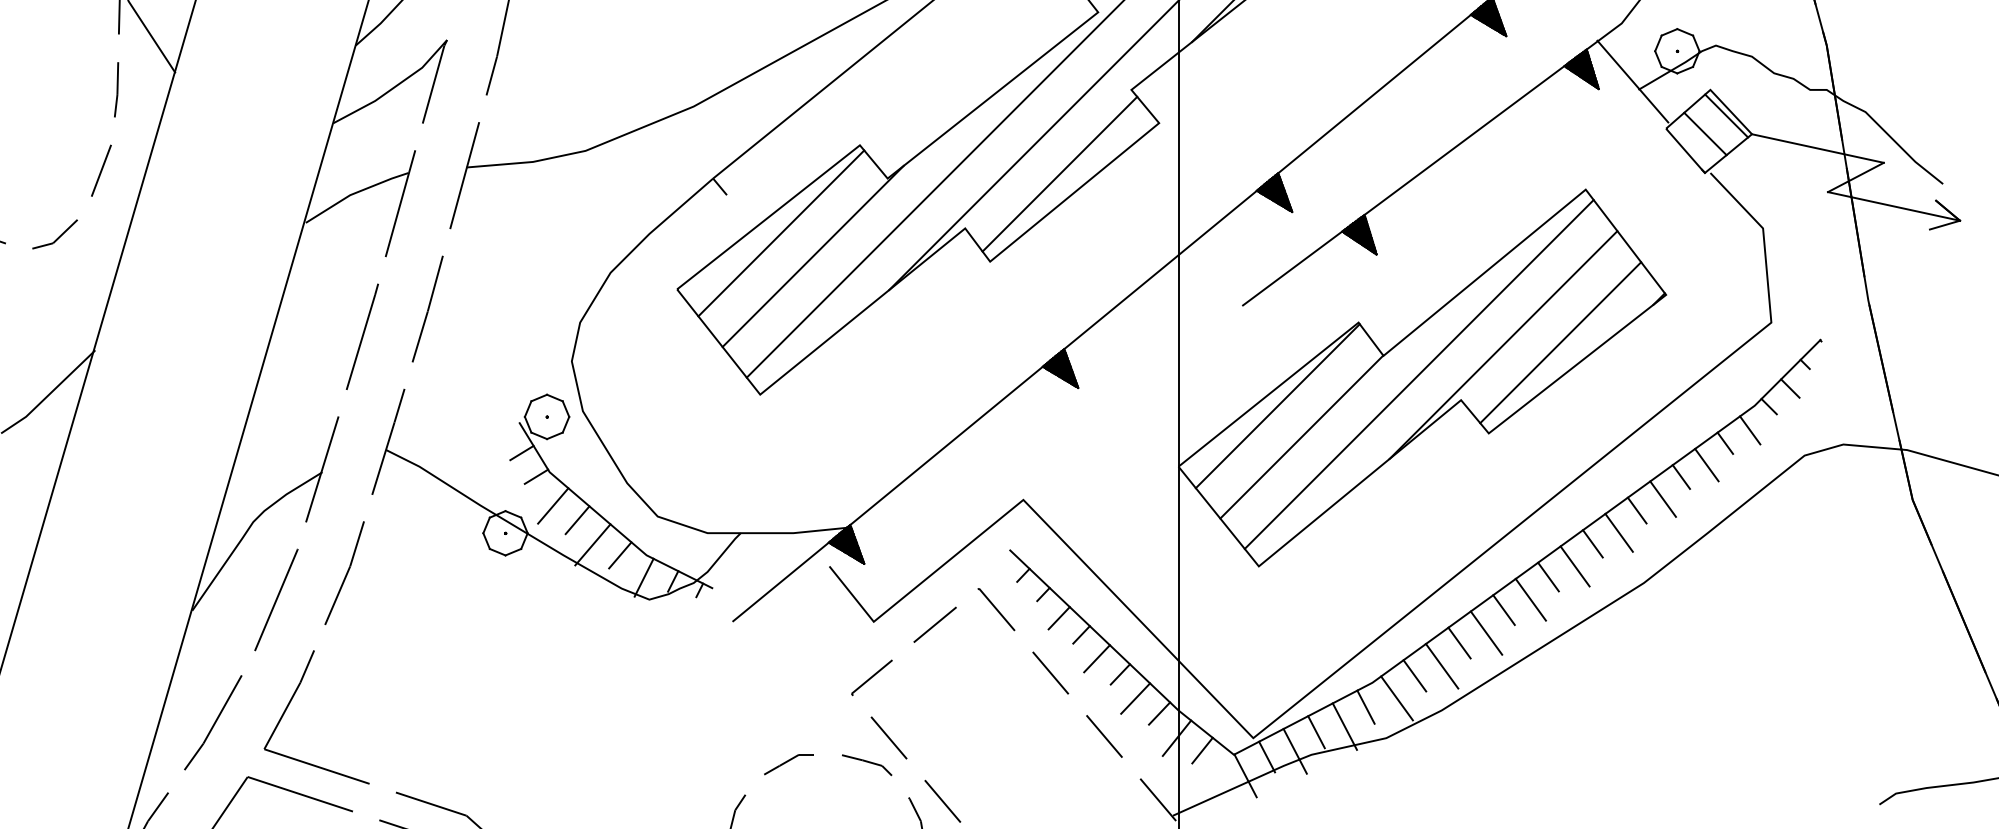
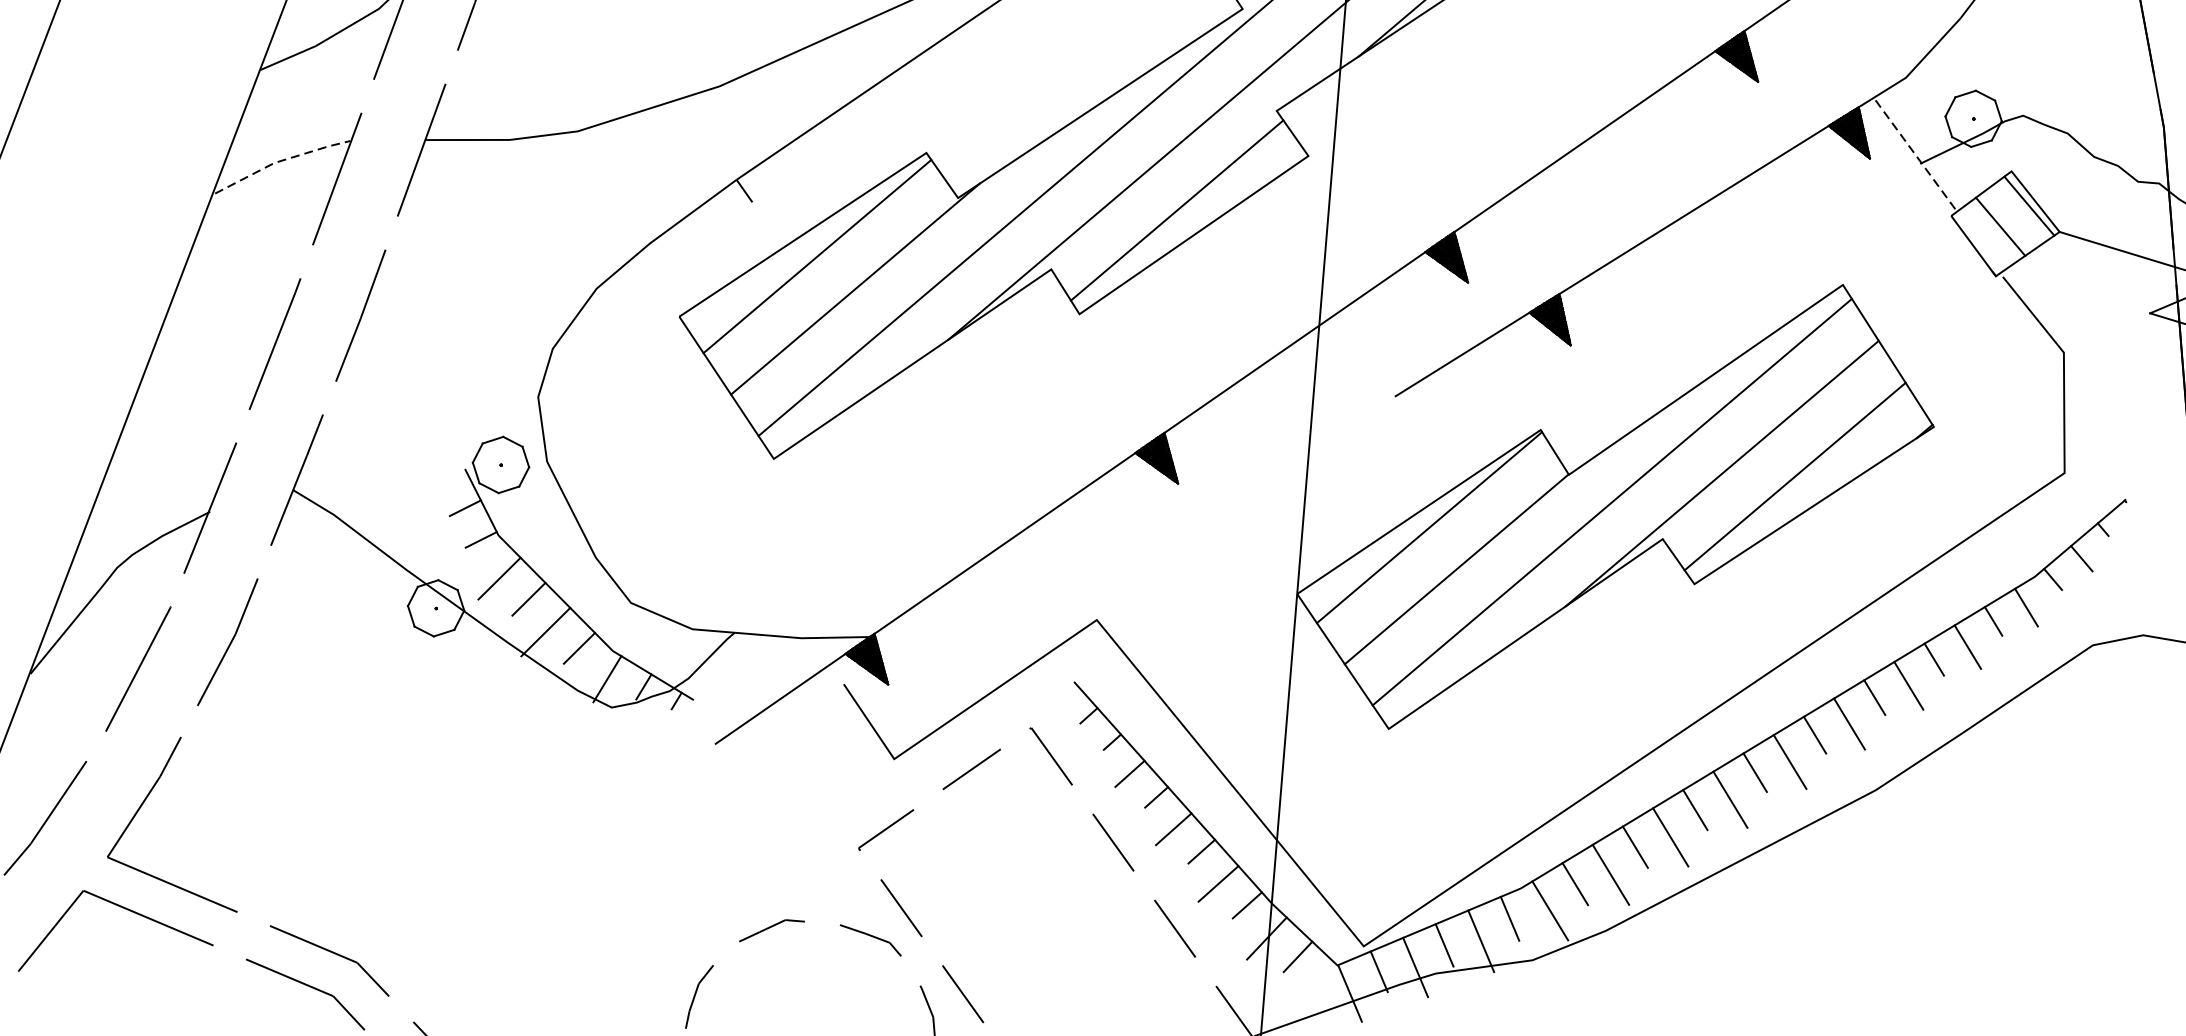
line: (1632, 81) -> (1913, 152), solid -> dashed
line: (354, 193) -> (279, 161), solid -> dashed

